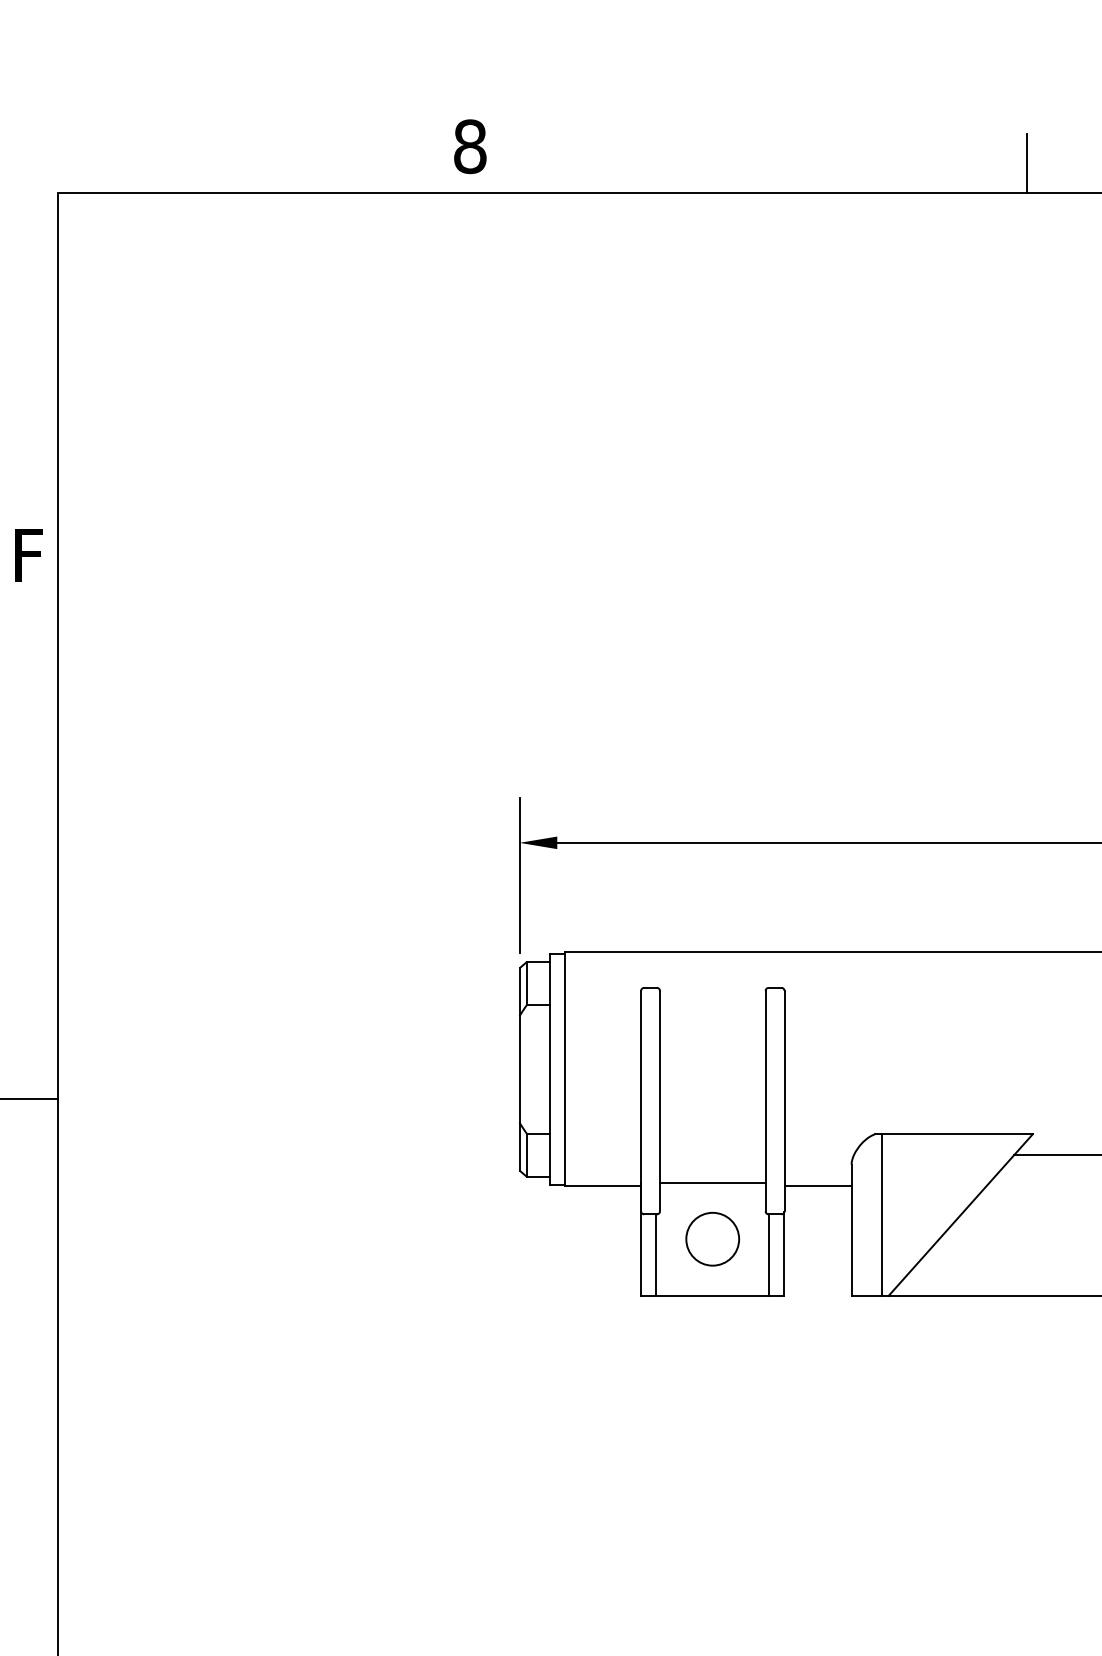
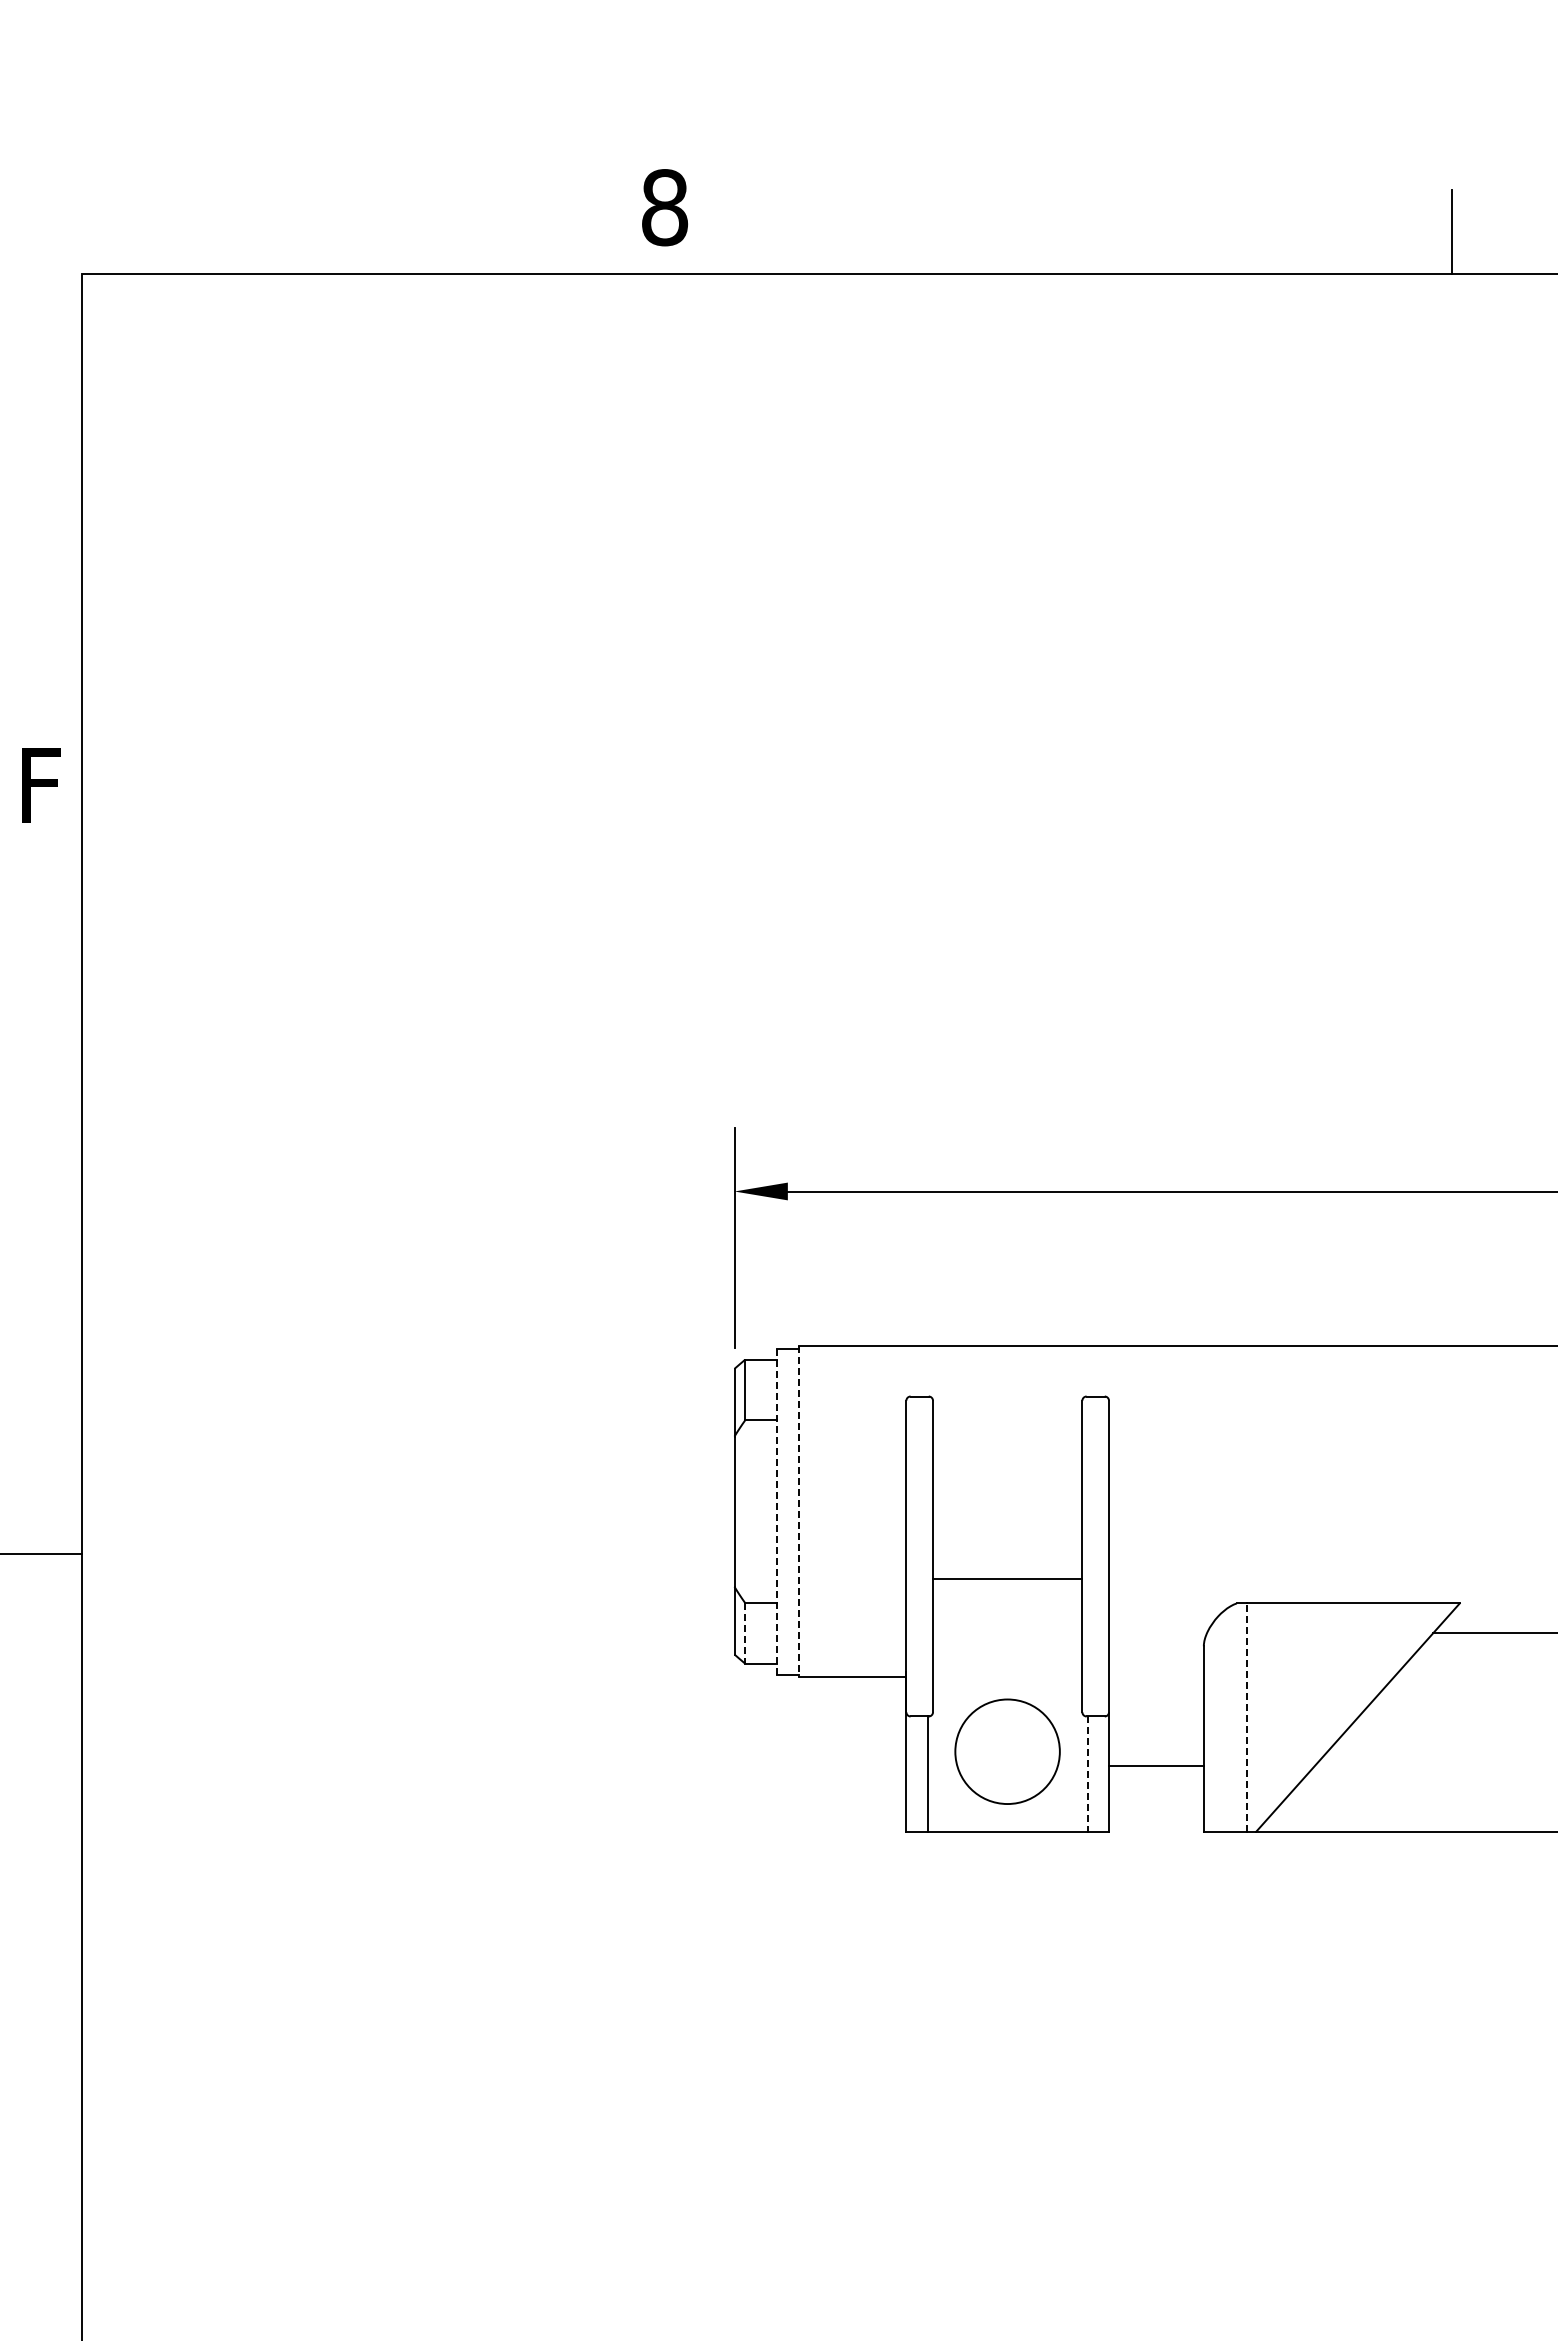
line: (549, 1069) -> (777, 1512), solid -> dashed
line: (564, 1069) -> (798, 1512), solid -> dashed
line: (527, 1155) -> (745, 1633), solid -> dashed
line: (712, 1182) -> (1007, 1578), moved
line: (818, 1186) -> (1156, 1766), moved
line: (881, 1215) -> (1246, 1717), solid -> dashed
circle: (712, 1239) -> (1007, 1751), size x1.4
line: (769, 1255) -> (1087, 1774), solid -> dashed

